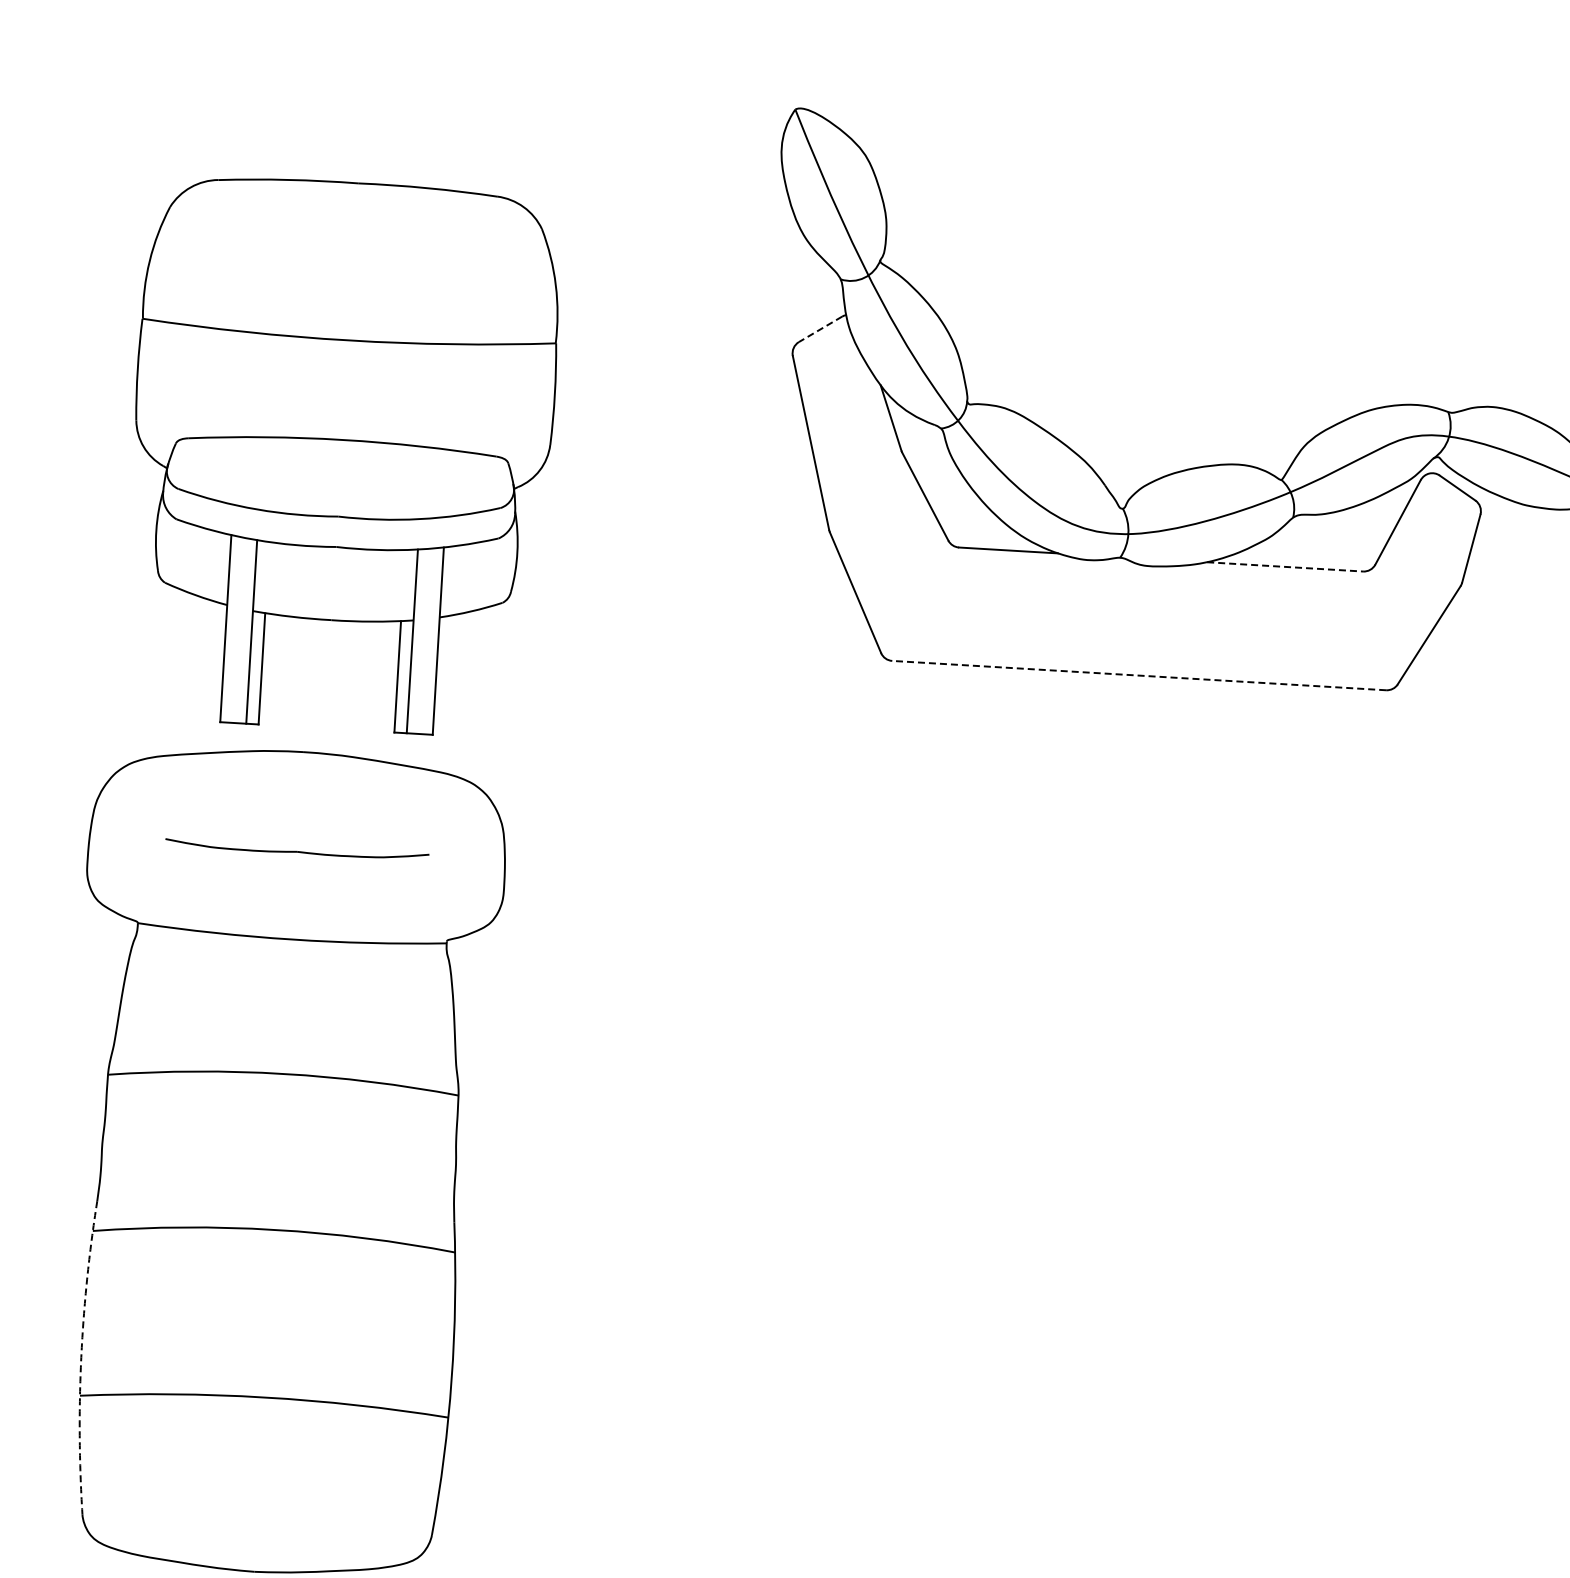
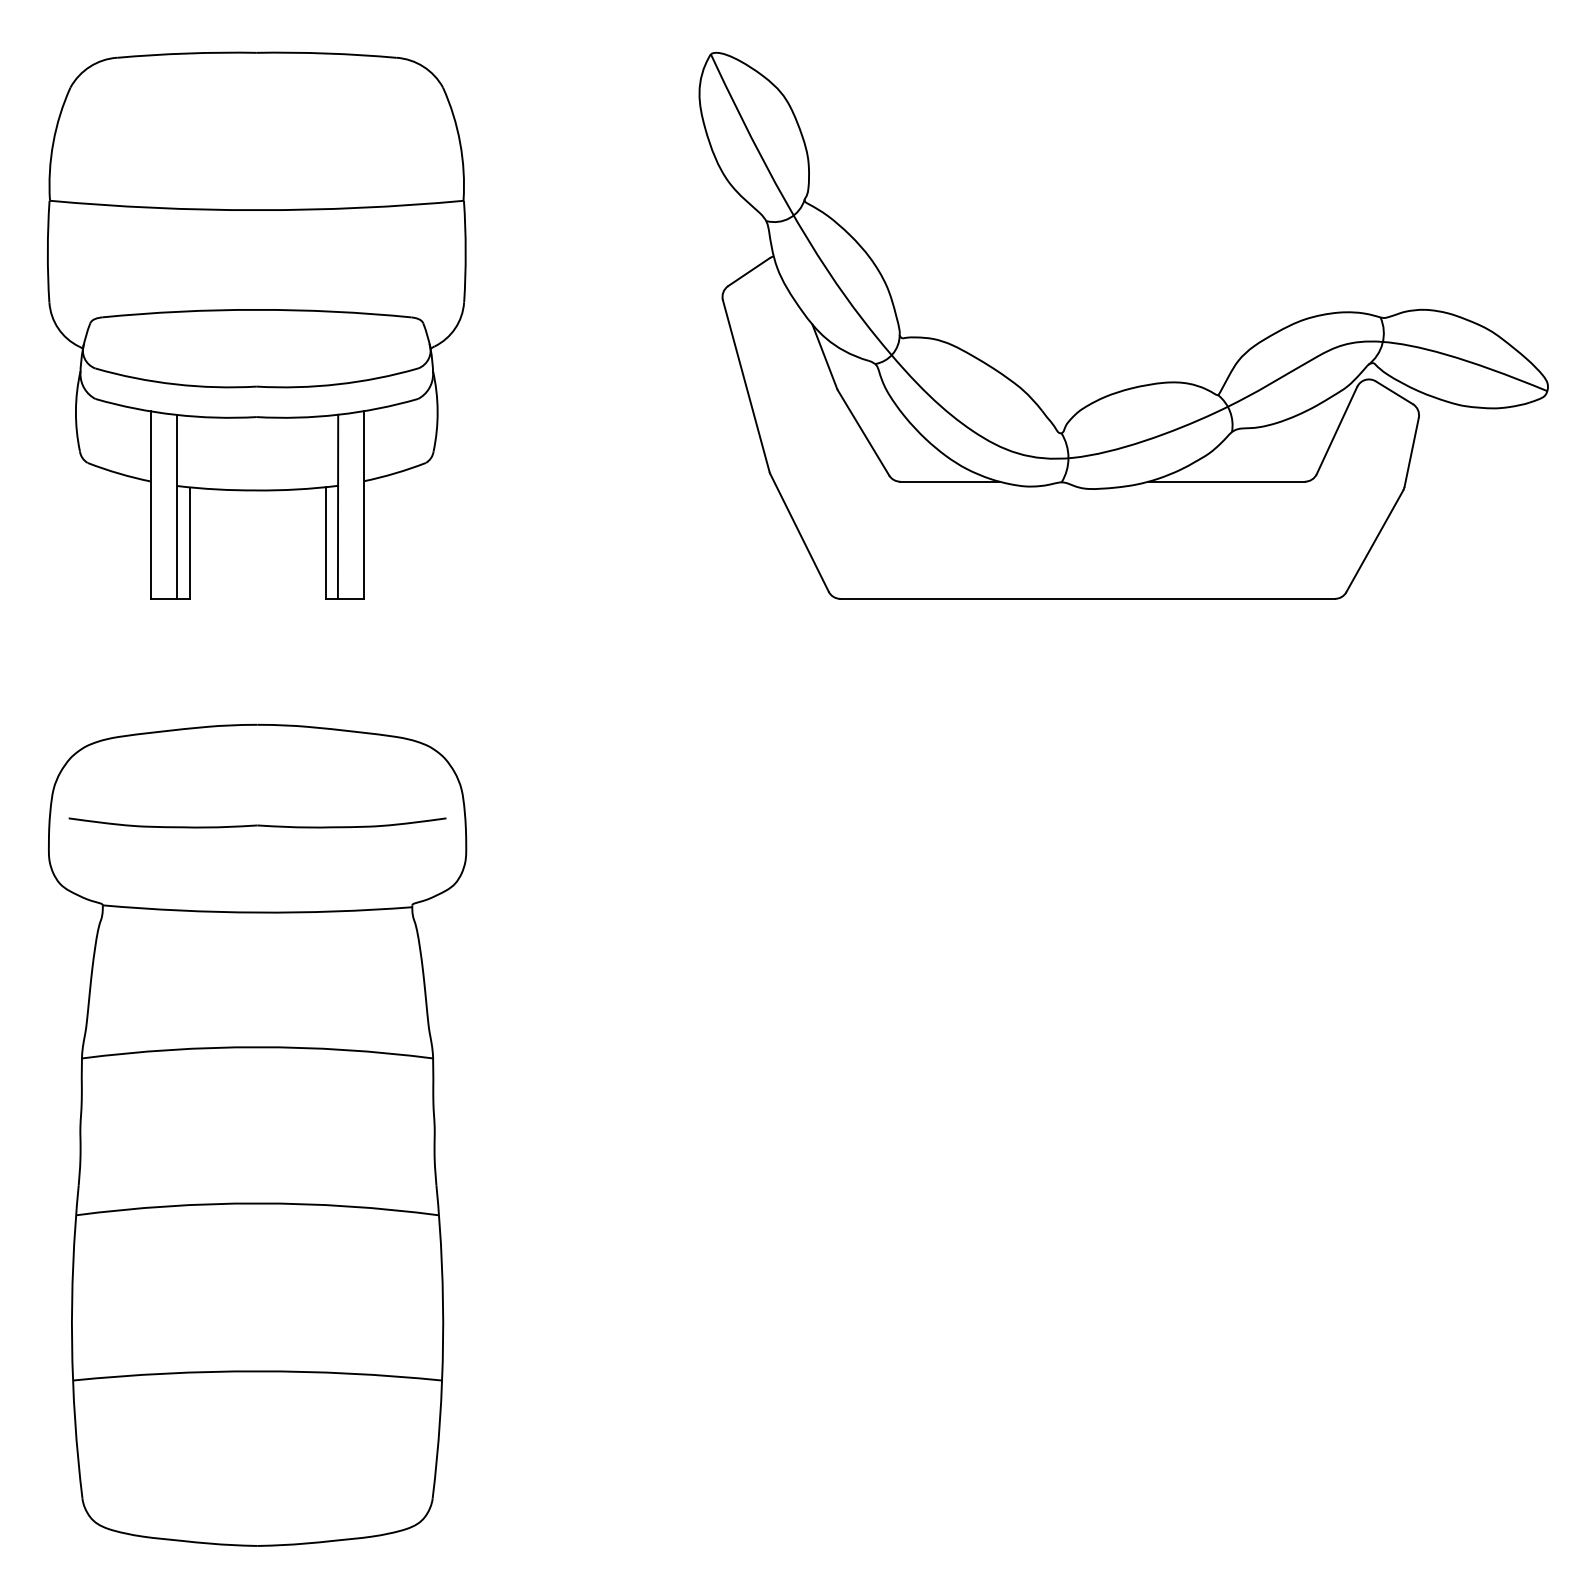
line: (819, 329) -> (748, 272), dashed -> solid
part: (341, 455) -> (256, 325), moved
line: (1285, 566) -> (1227, 481), dashed -> solid
line: (1139, 675) -> (1087, 598), dashed -> solid
part: (297, 849) -> (257, 822), size x1.43
arc: (81, 1357) -> (72, 1342), dashed -> solid

